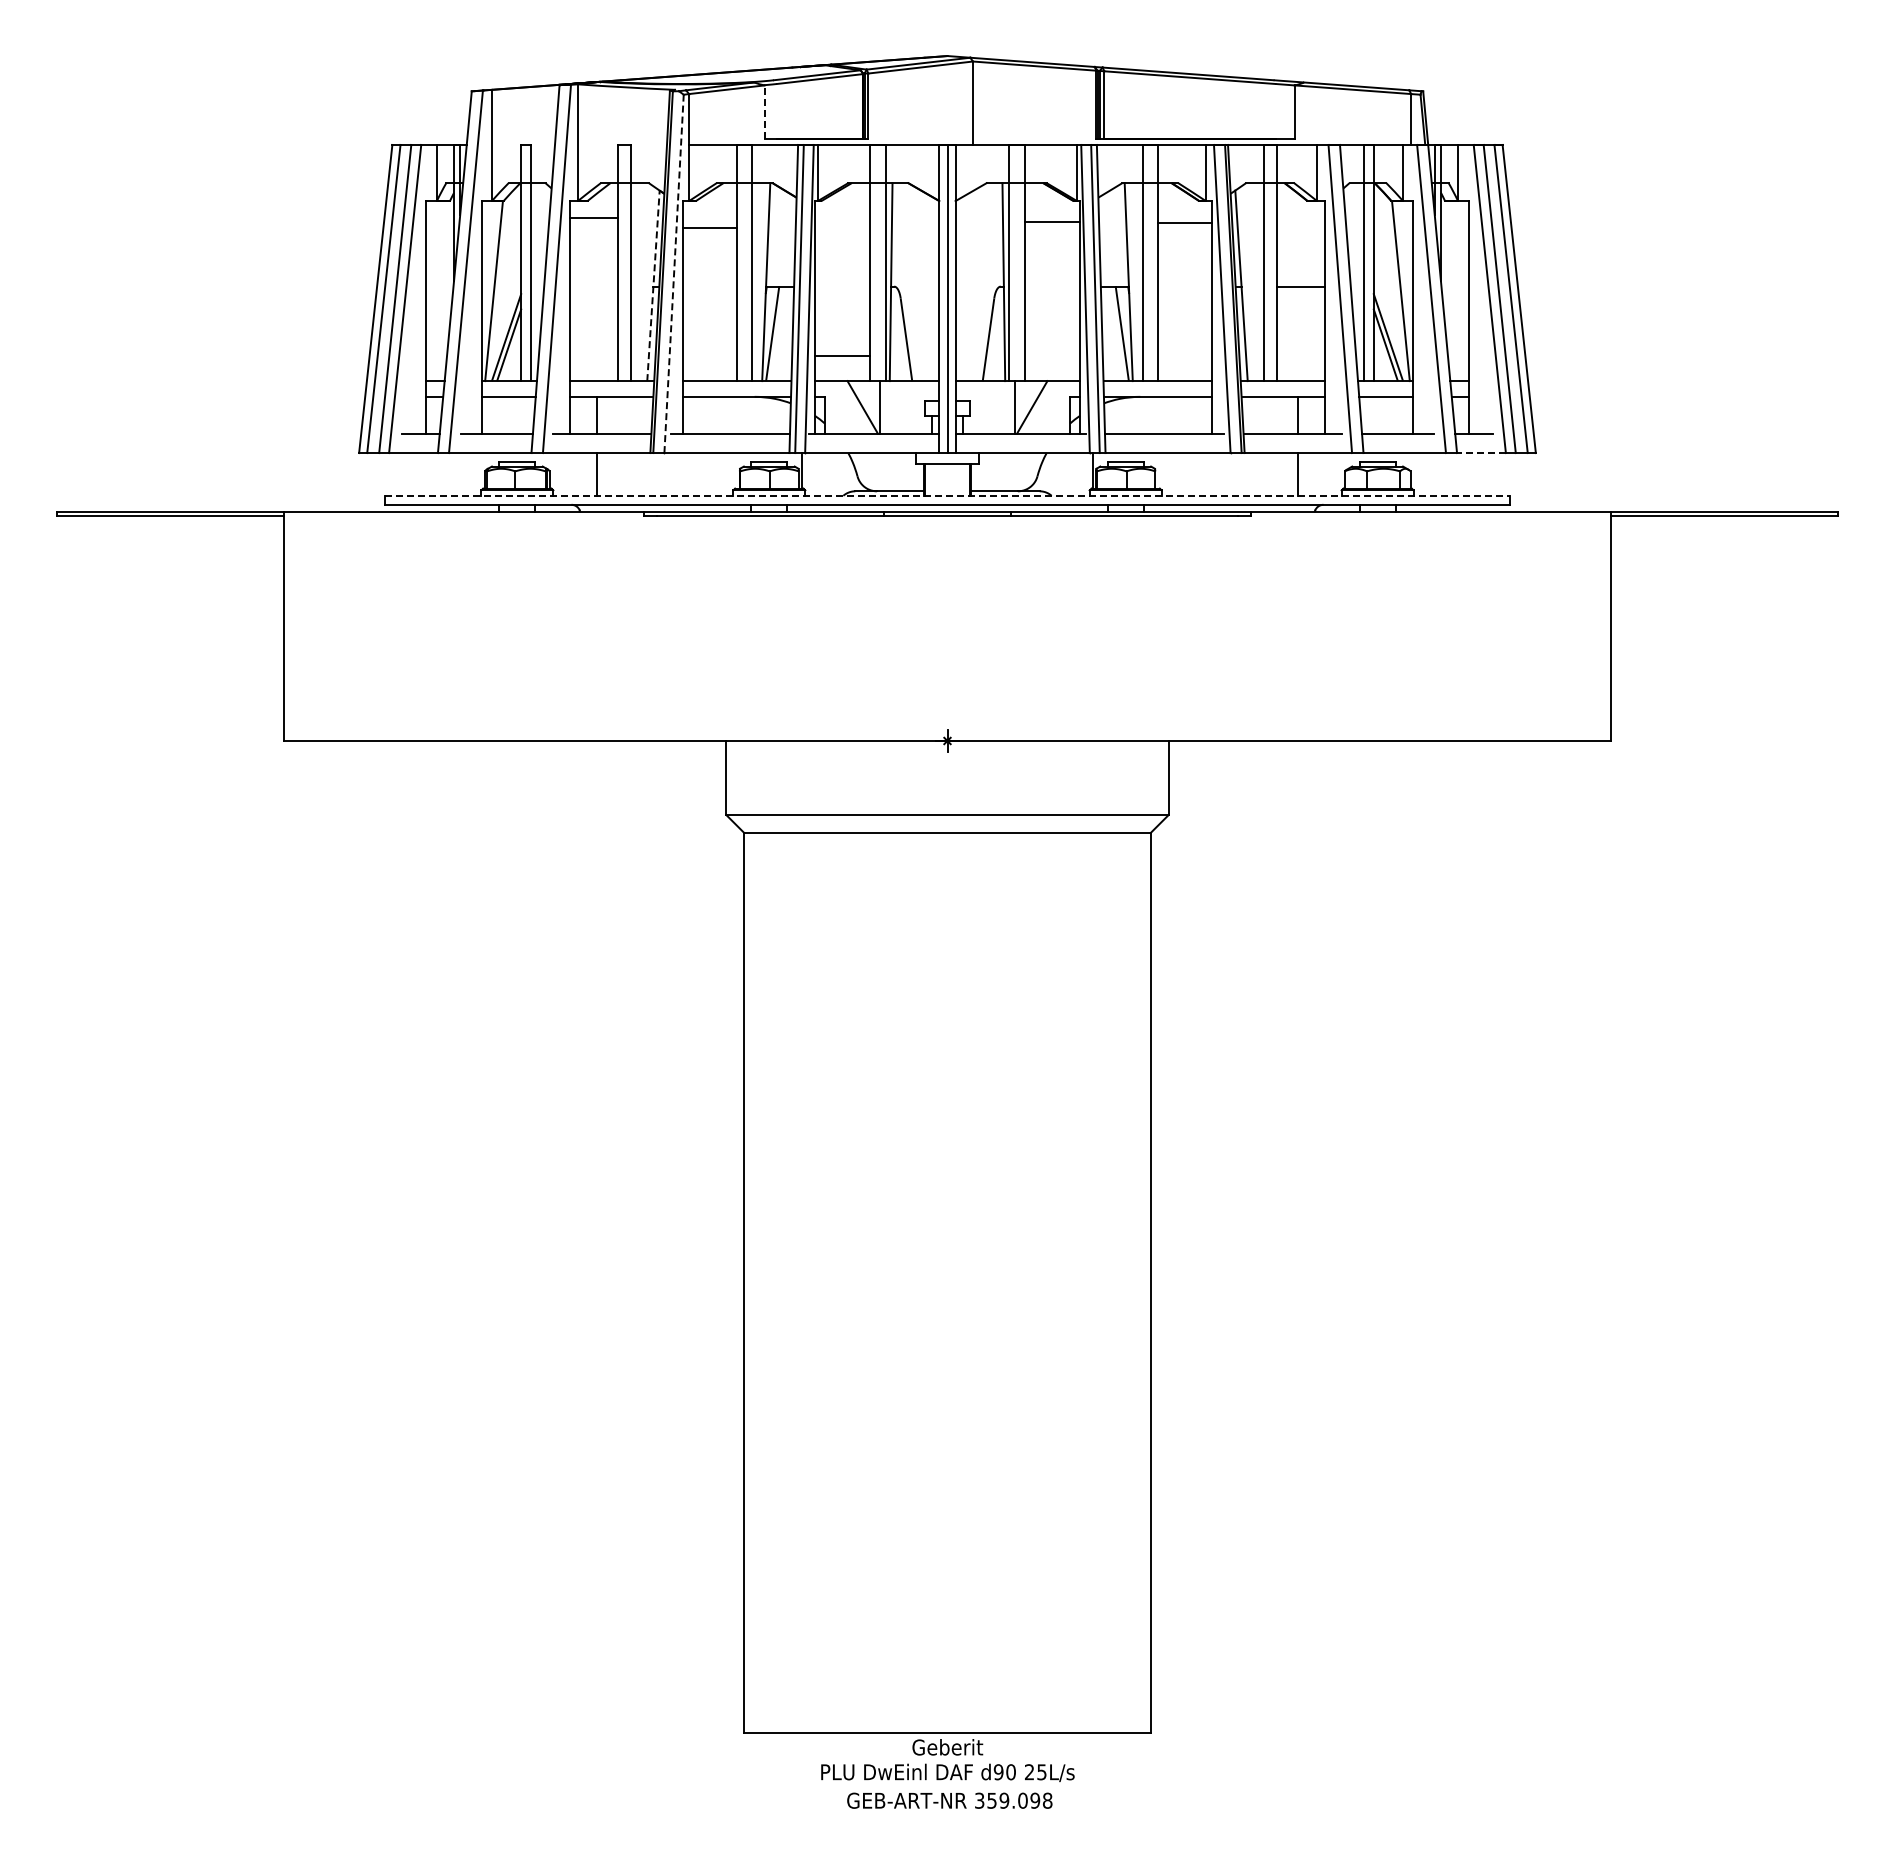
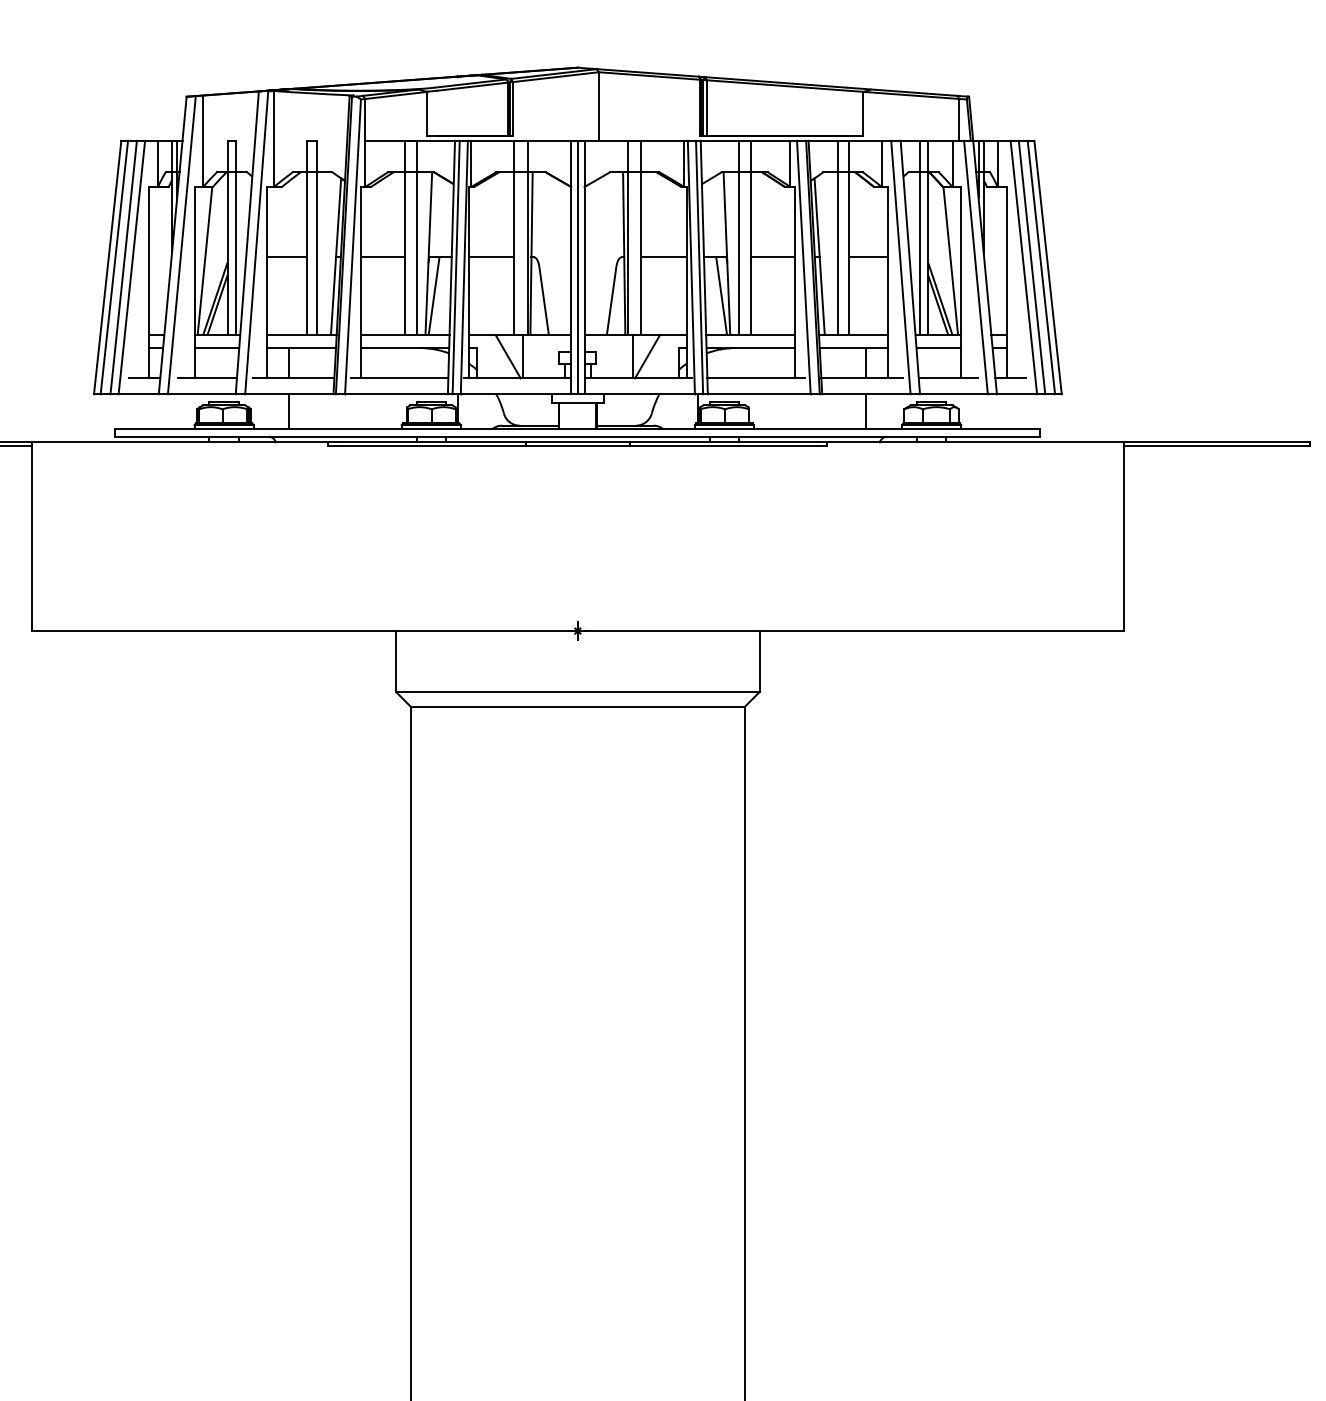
line: (764, 112) -> (427, 114), dashed -> solid
line: (593, 217) -> (286, 257), moved
line: (1051, 221) -> (663, 257), moved
line: (1184, 222) -> (772, 257), moved
line: (709, 227) -> (382, 257), moved
line: (674, 273) -> (353, 246), dashed -> solid
line: (653, 285) -> (336, 256), dashed -> solid
line: (842, 355) -> (491, 257), moved
line: (1480, 453) -> (1016, 394), dashed -> solid
line: (947, 495) -> (577, 429), dashed -> solid

